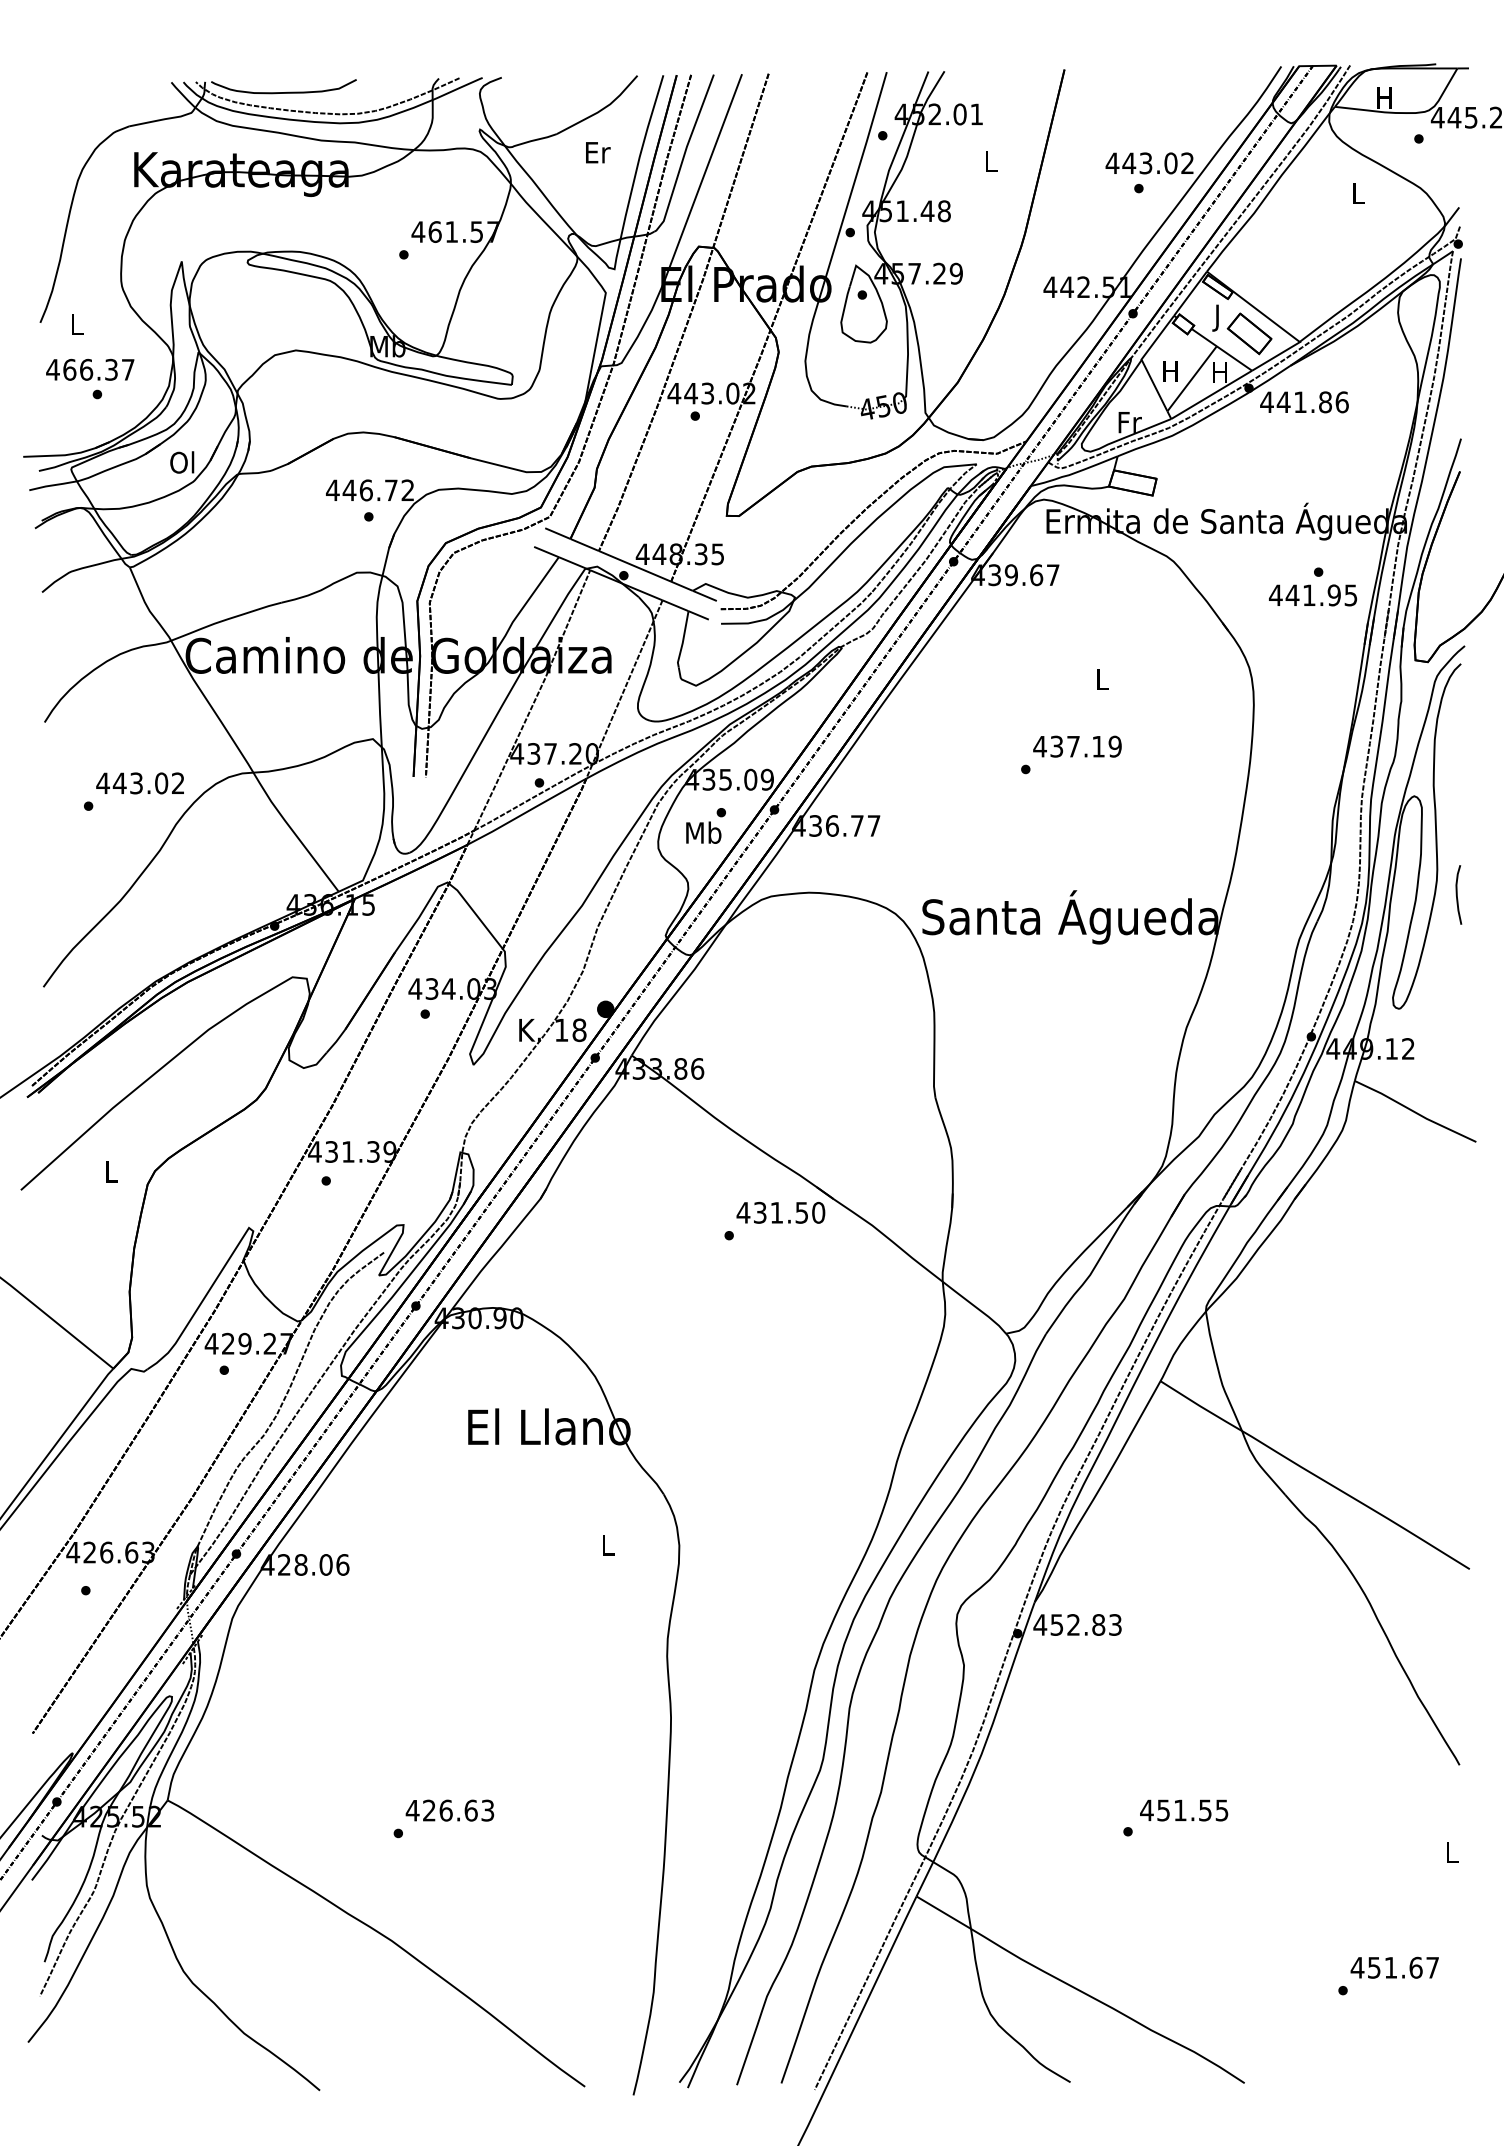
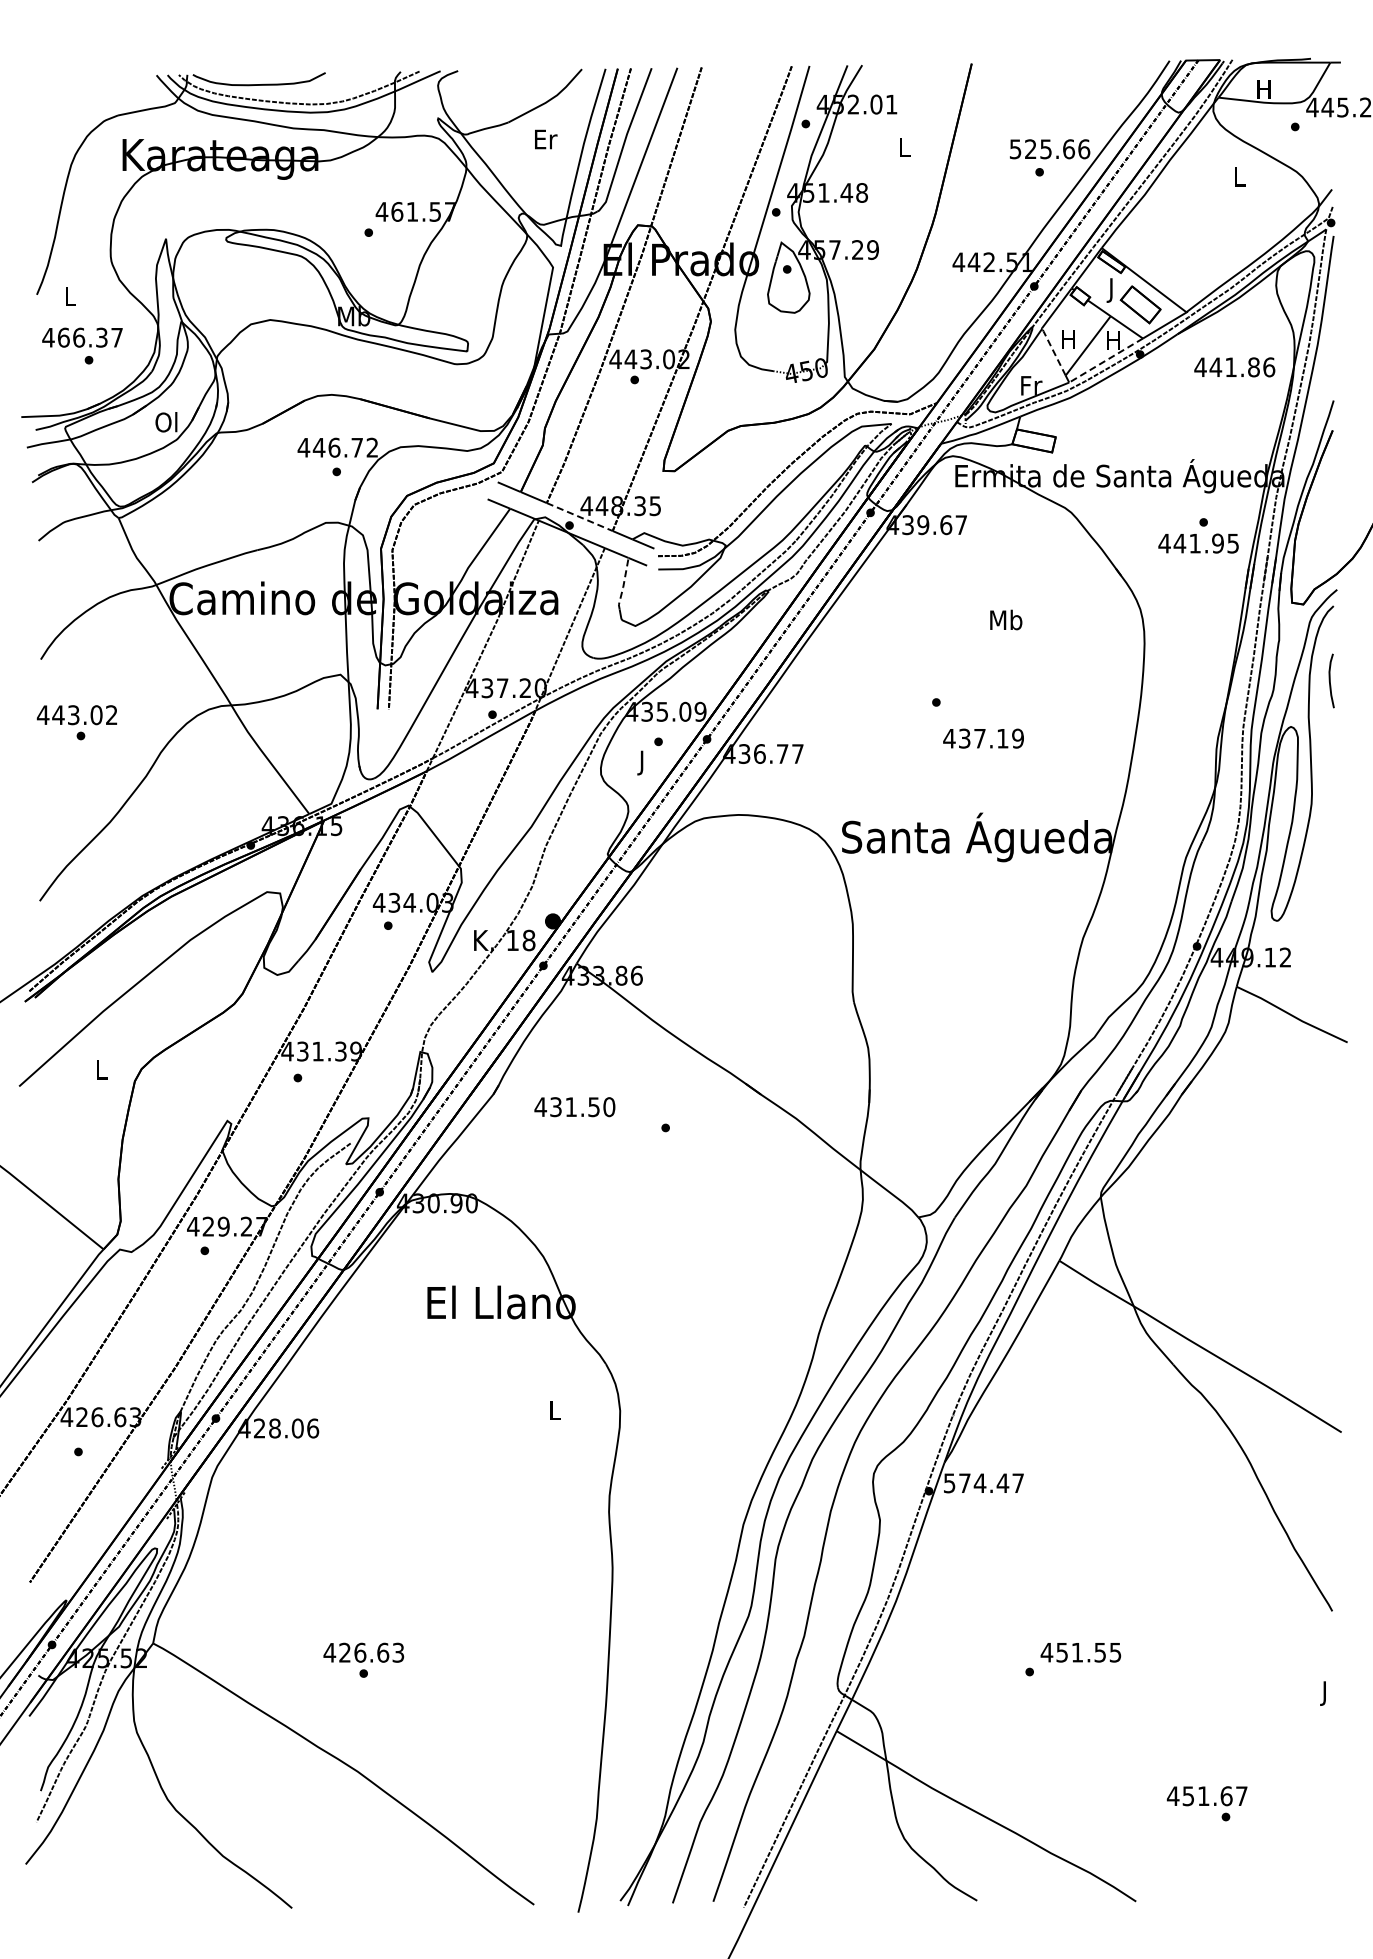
text: (1149, 163) -> (1049, 149), 443.02 -> 525.66
line: (1154, 384) -> (1053, 351), solid -> dashed
line: (1212, 394) -> (1106, 360), solid -> dashed
text: (1304, 402) -> (1234, 367), moved
line: (634, 566) -> (579, 517), solid -> dashed
line: (682, 641) -> (623, 585), solid -> dashed
text: (1102, 678) -> (1006, 619), L -> Mb
text: (1077, 746) -> (983, 738), moved
text: (139, 783) -> (76, 715), moved
text: (703, 835) -> (642, 762), Mb -> J
curve: (1457, 894) -> (1330, 680), moved
text: (780, 1213) -> (574, 1107), moved
text: (1077, 1625) -> (983, 1483), 452.83 -> 574.47
text: (449, 1810) -> (363, 1652), moved
text: (1452, 1855) -> (1325, 1693), L -> J
text: (1394, 1968) -> (1206, 1796), moved

